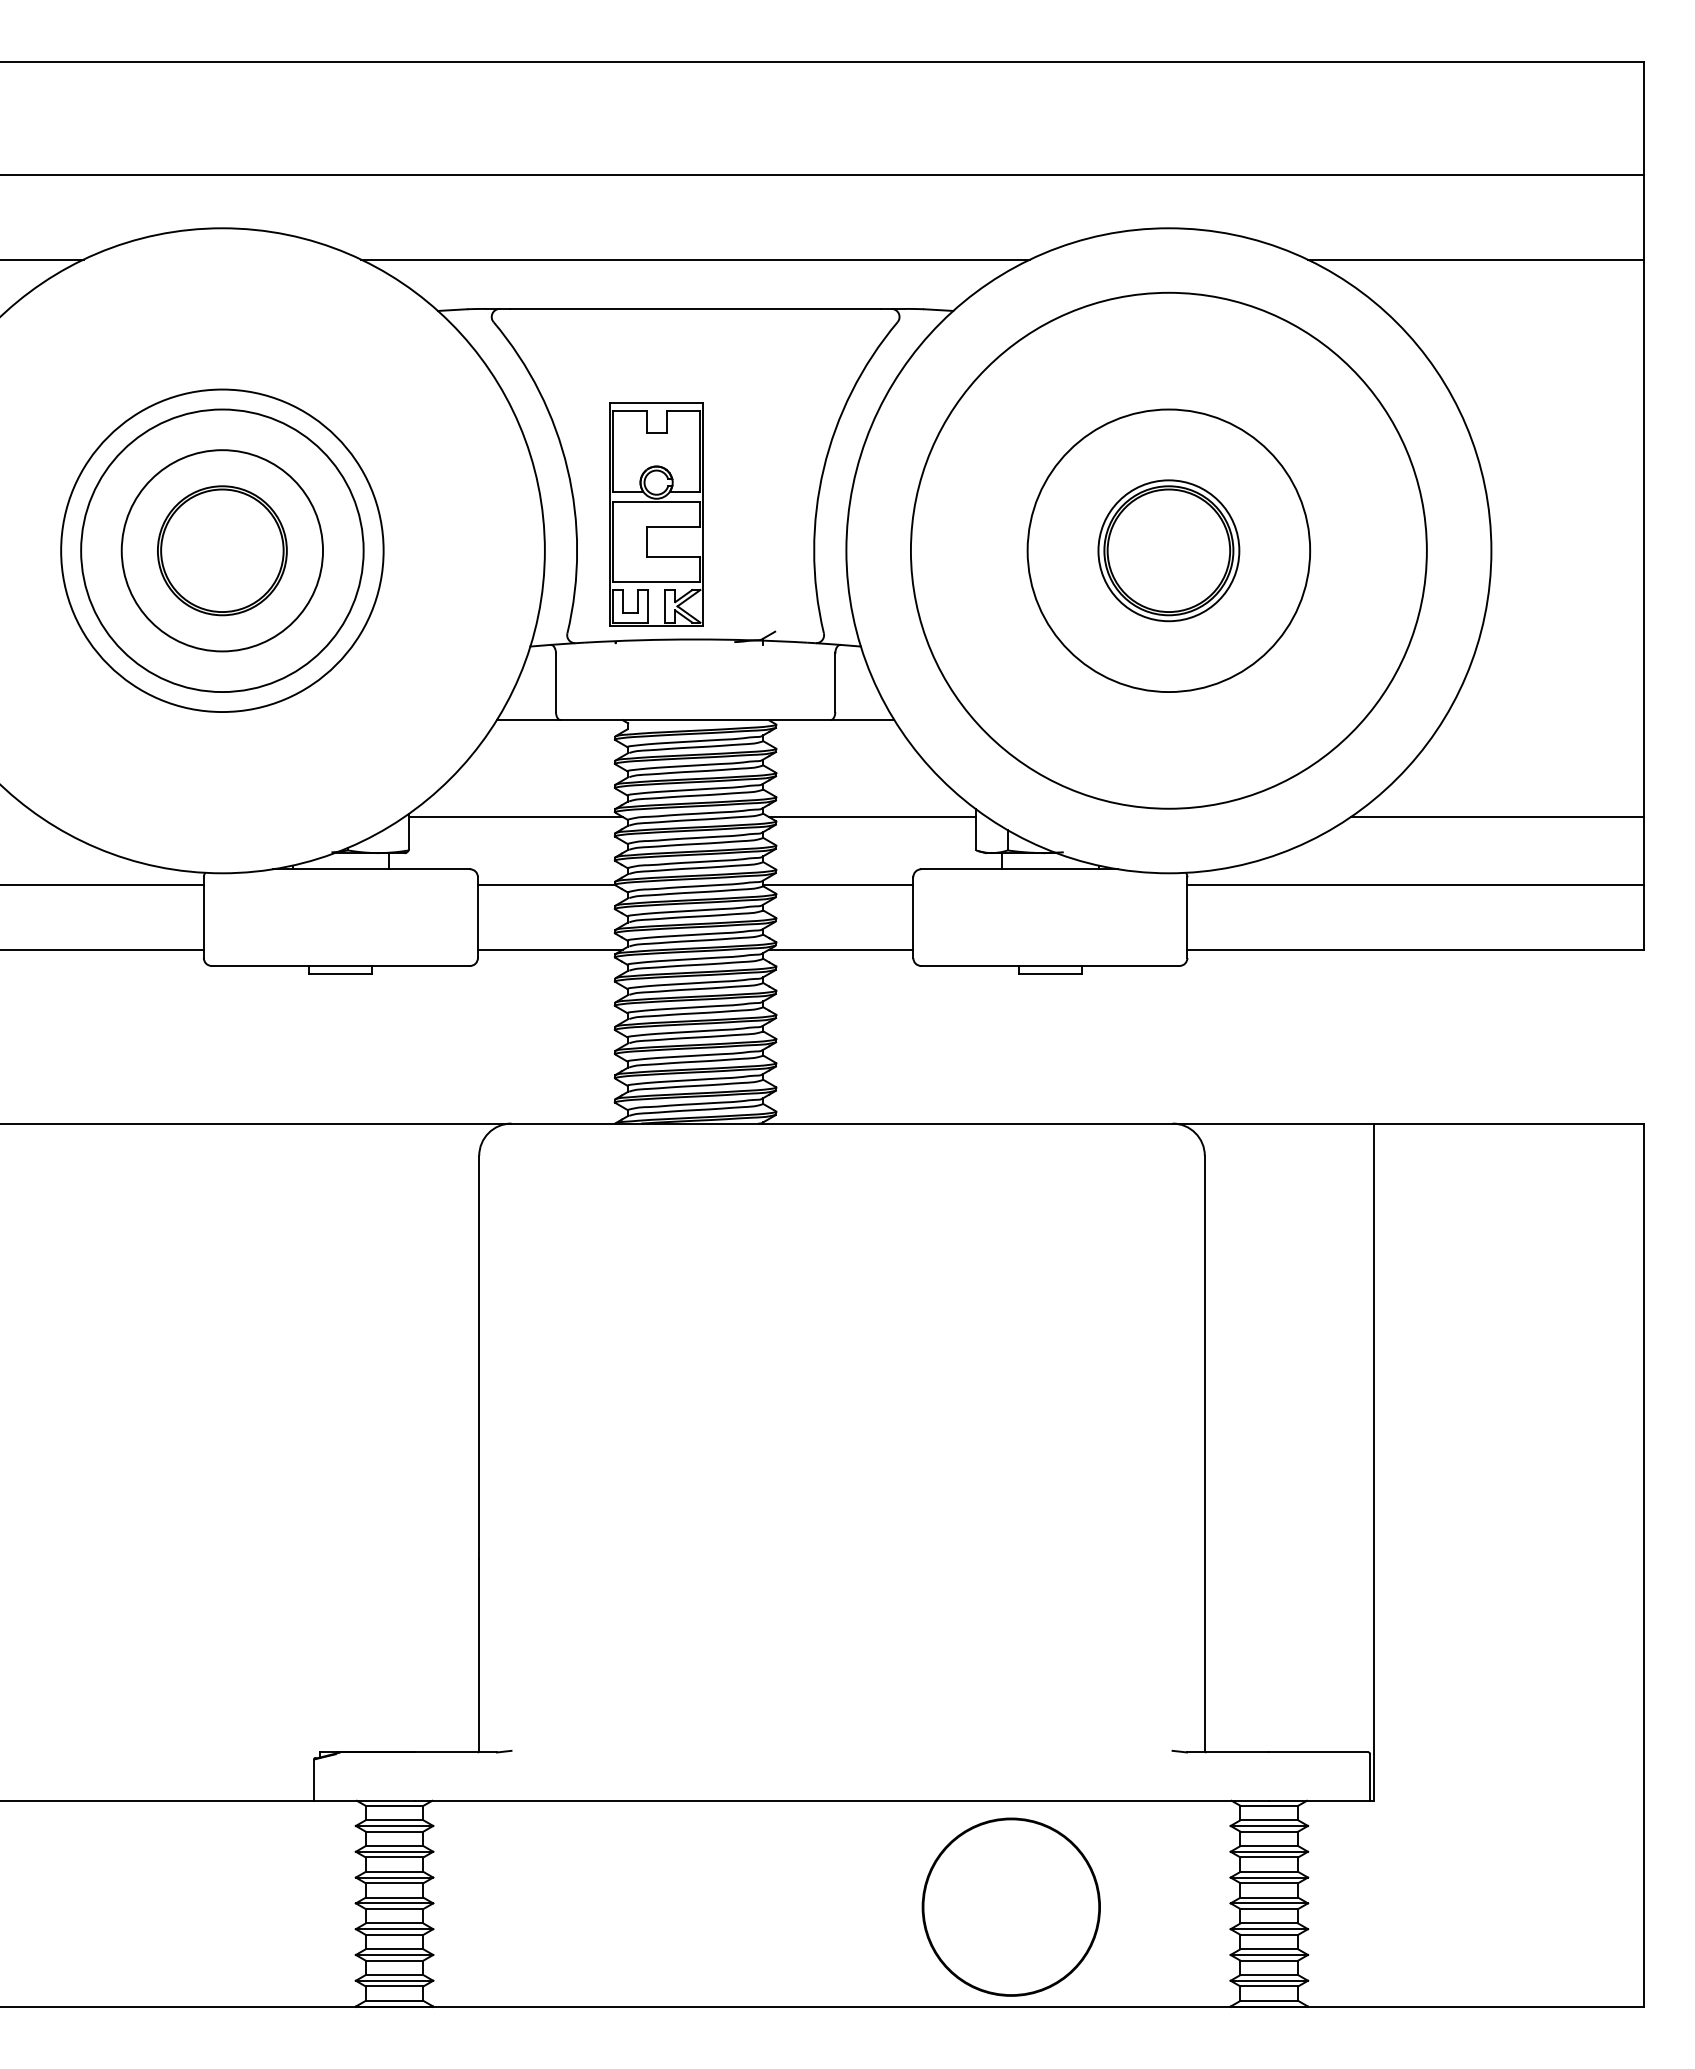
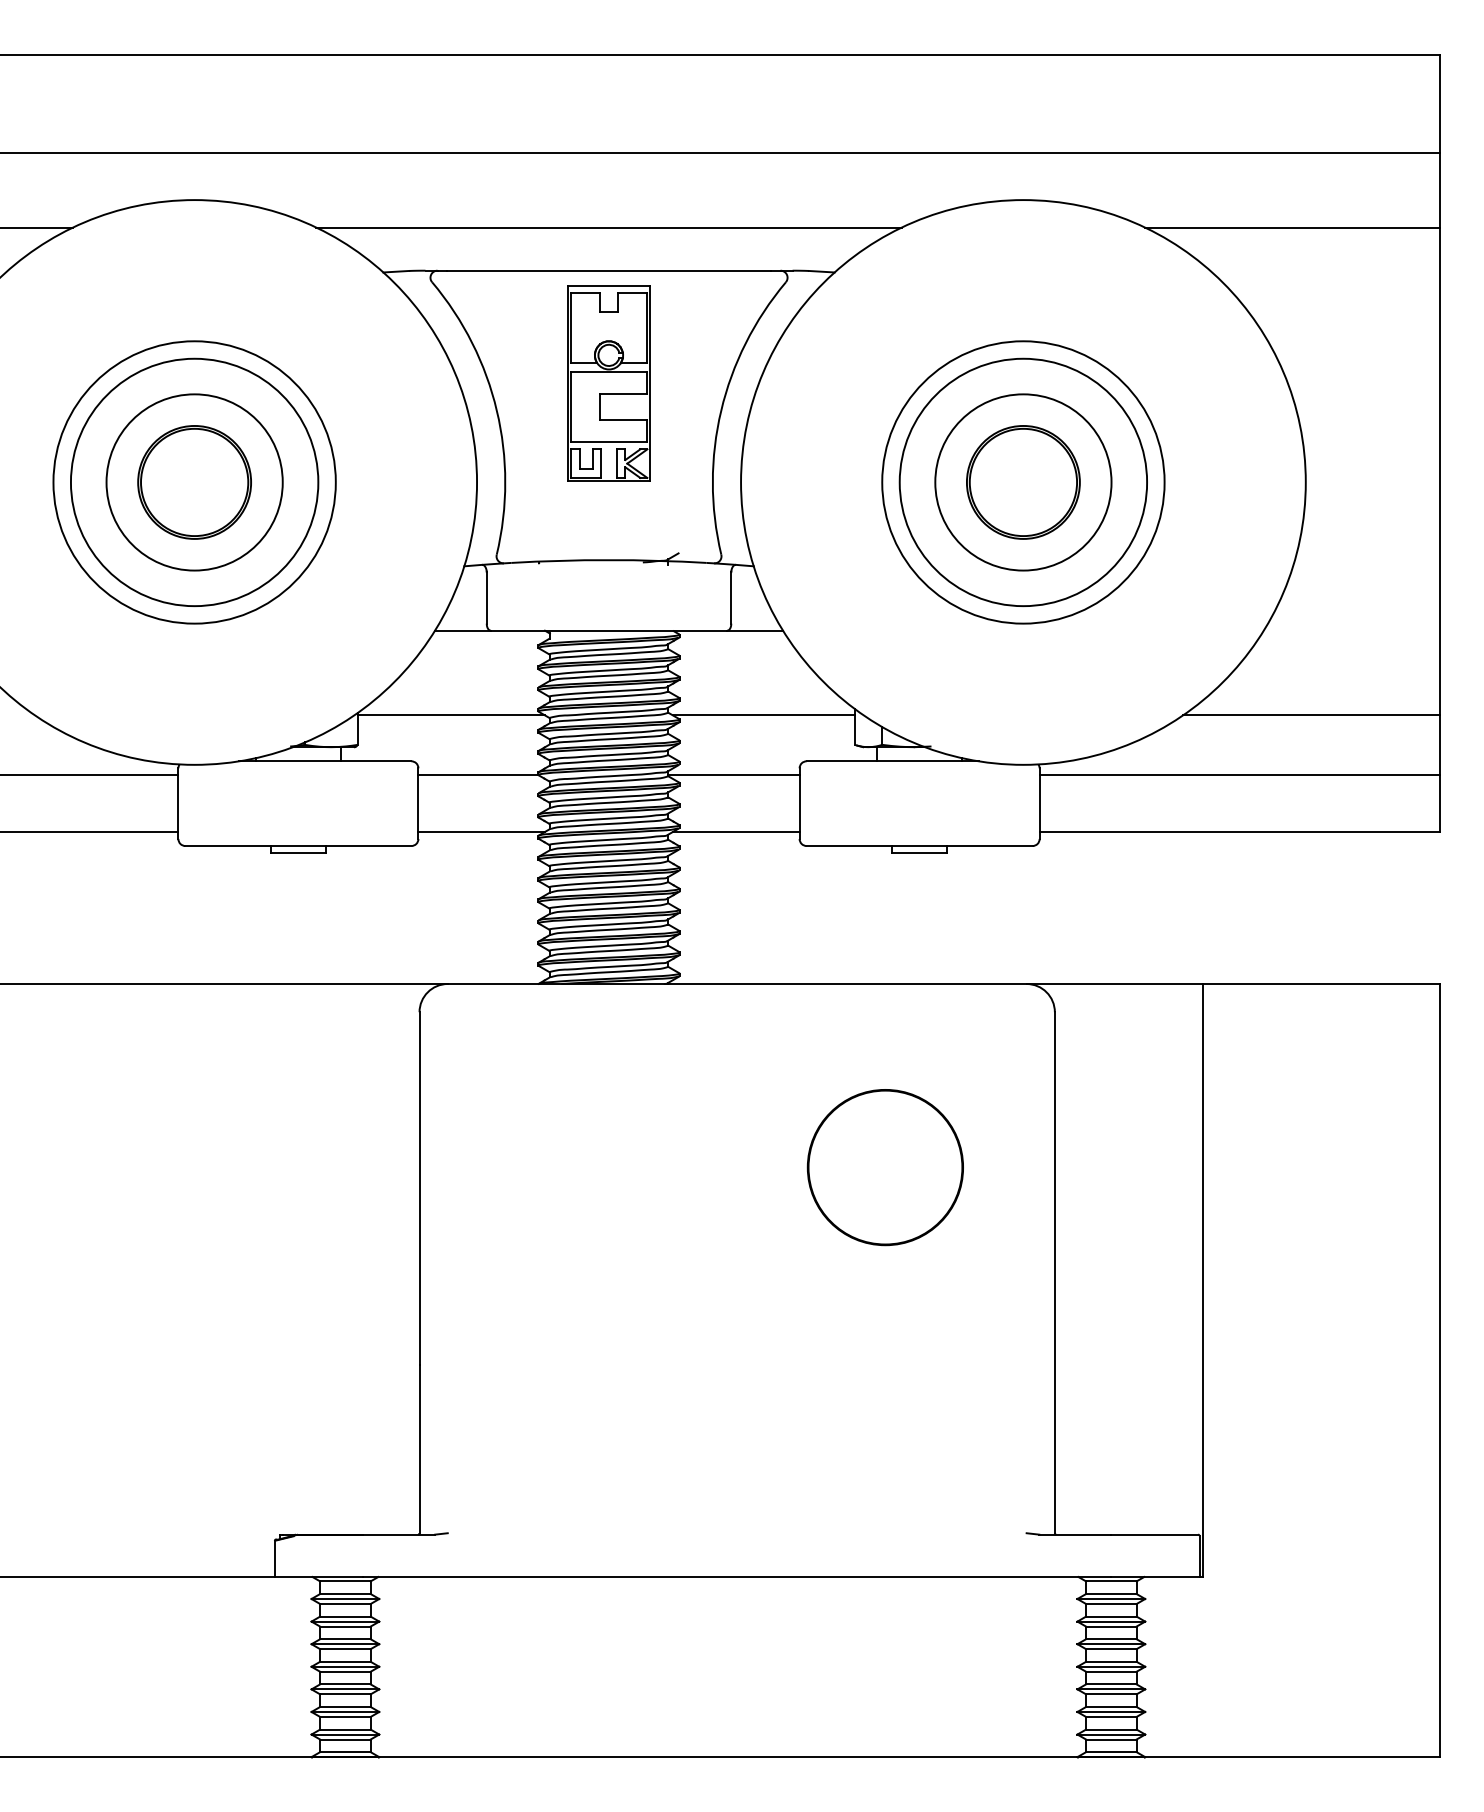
part: (656, 514) -> (608, 383), moved
circle: (1168, 550) -> (1023, 482), size x0.62
circle: (1168, 550) -> (1023, 482), size x1.43
circle: (1010, 1906) -> (884, 1166), moved

